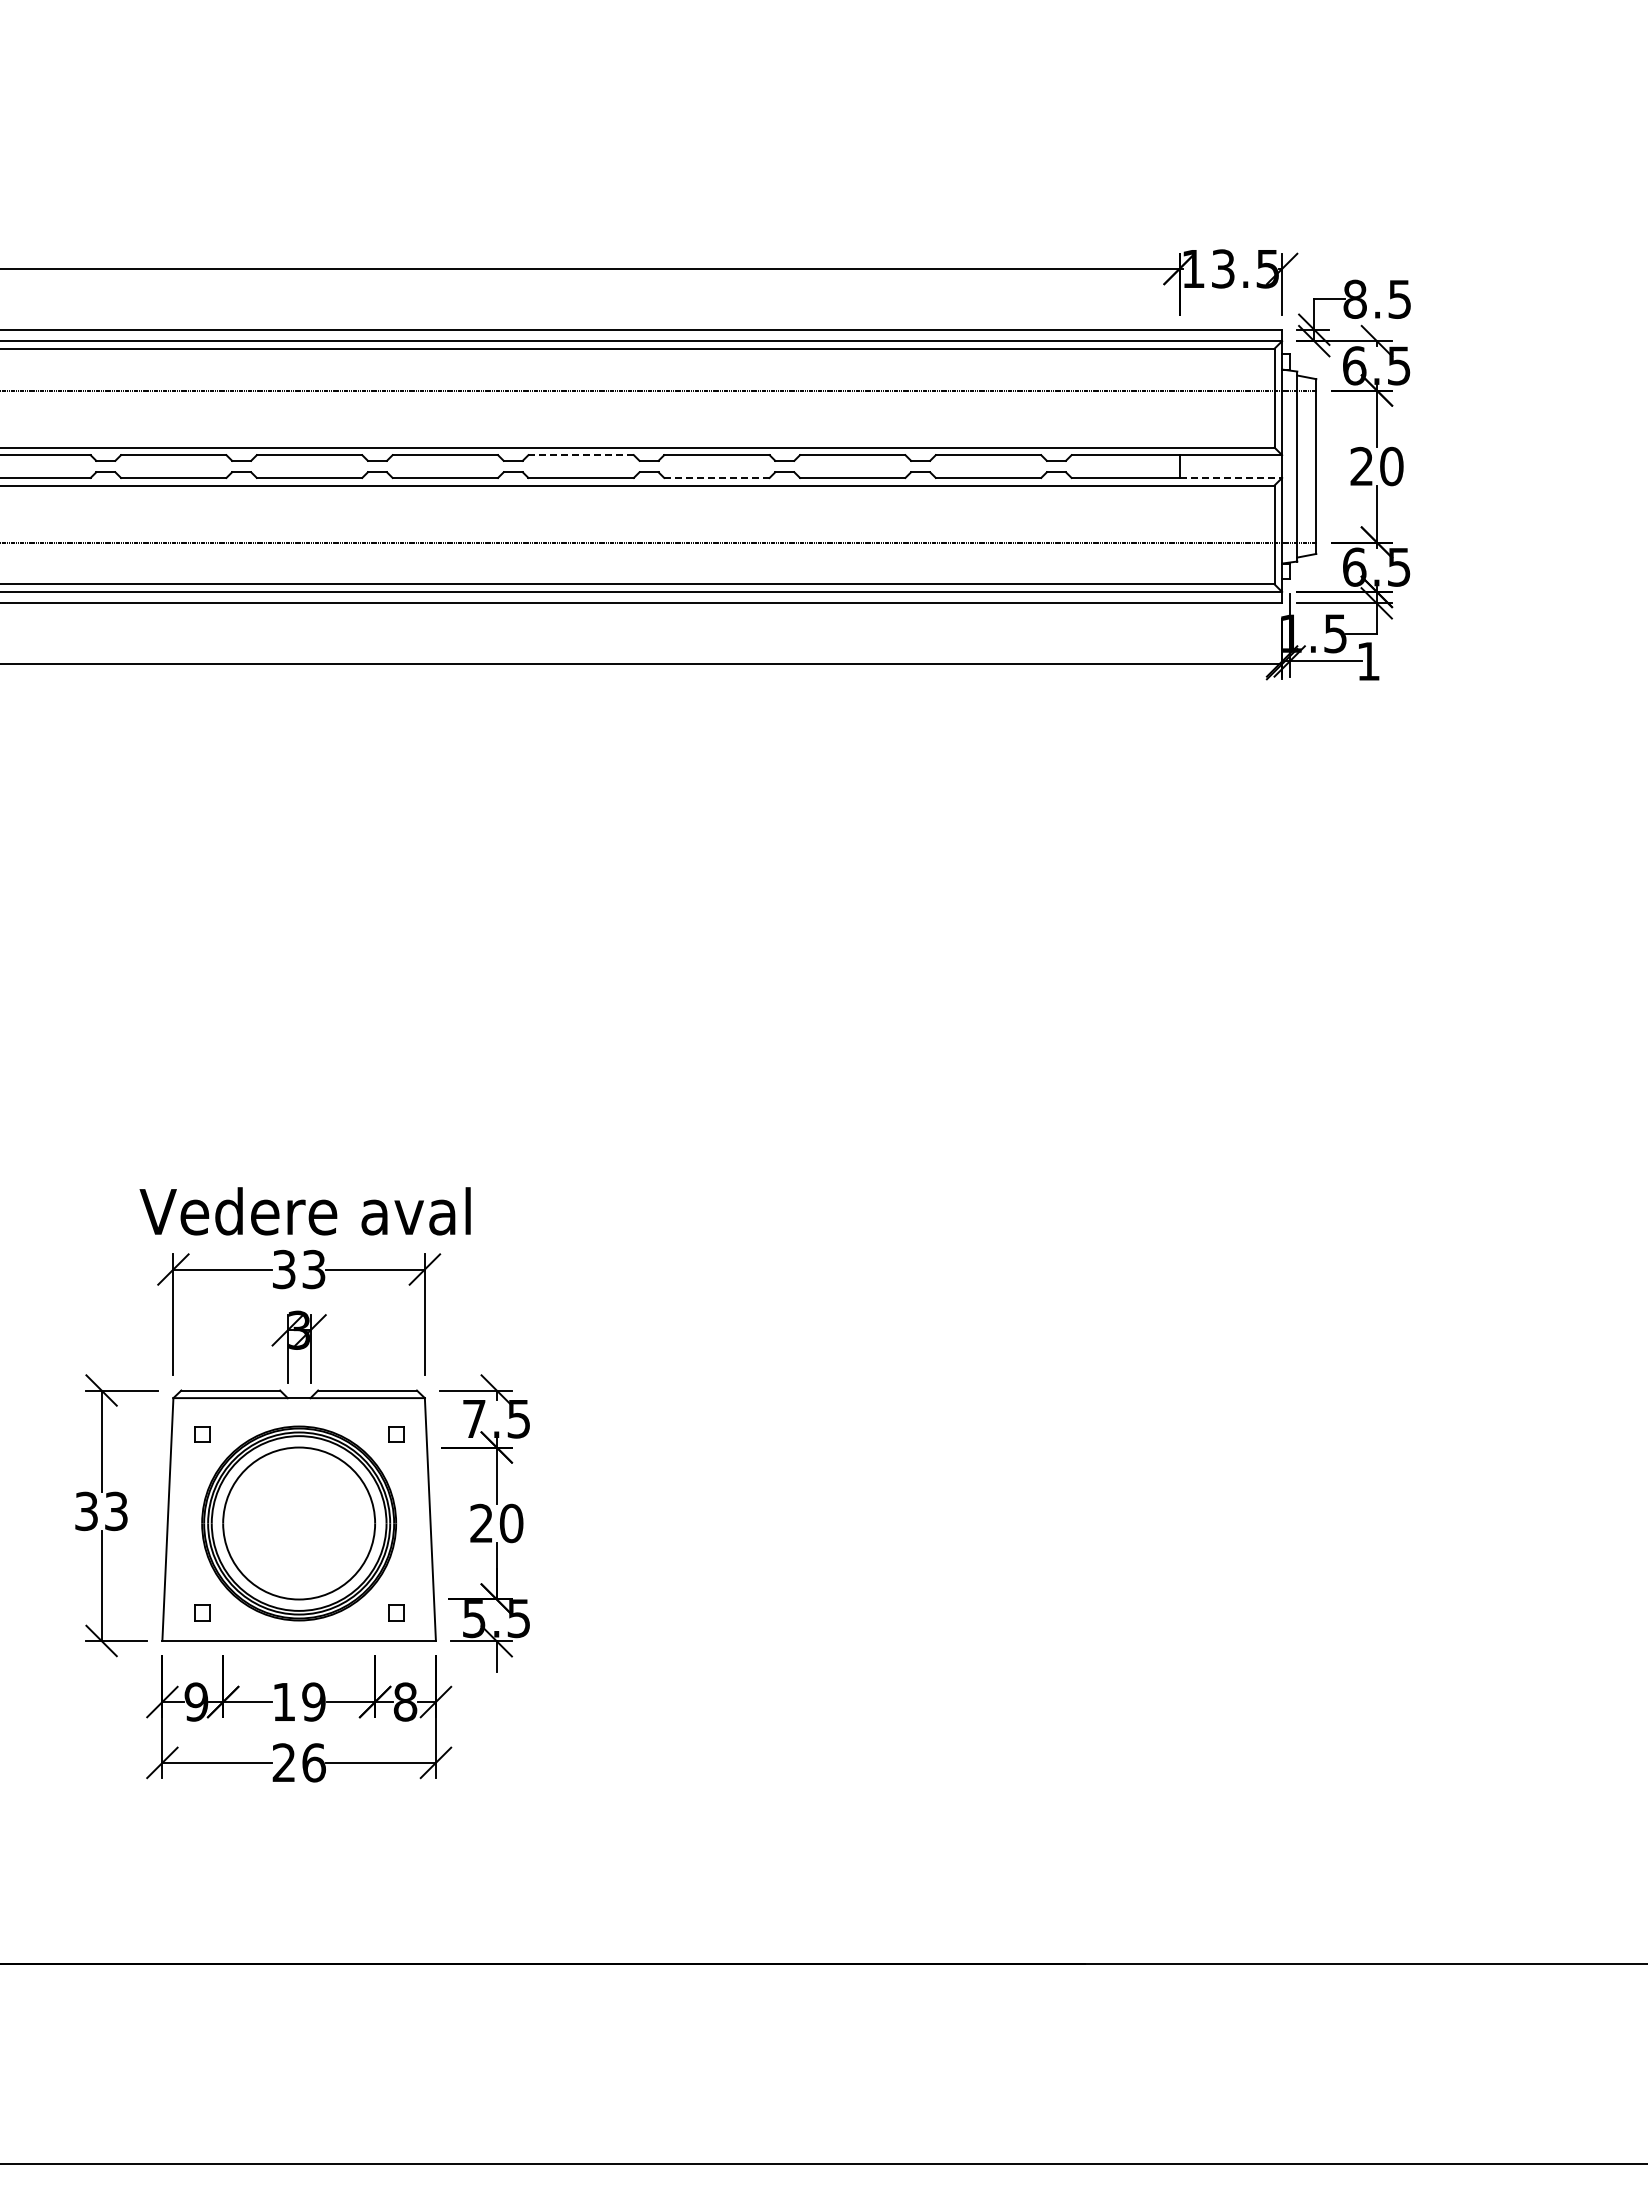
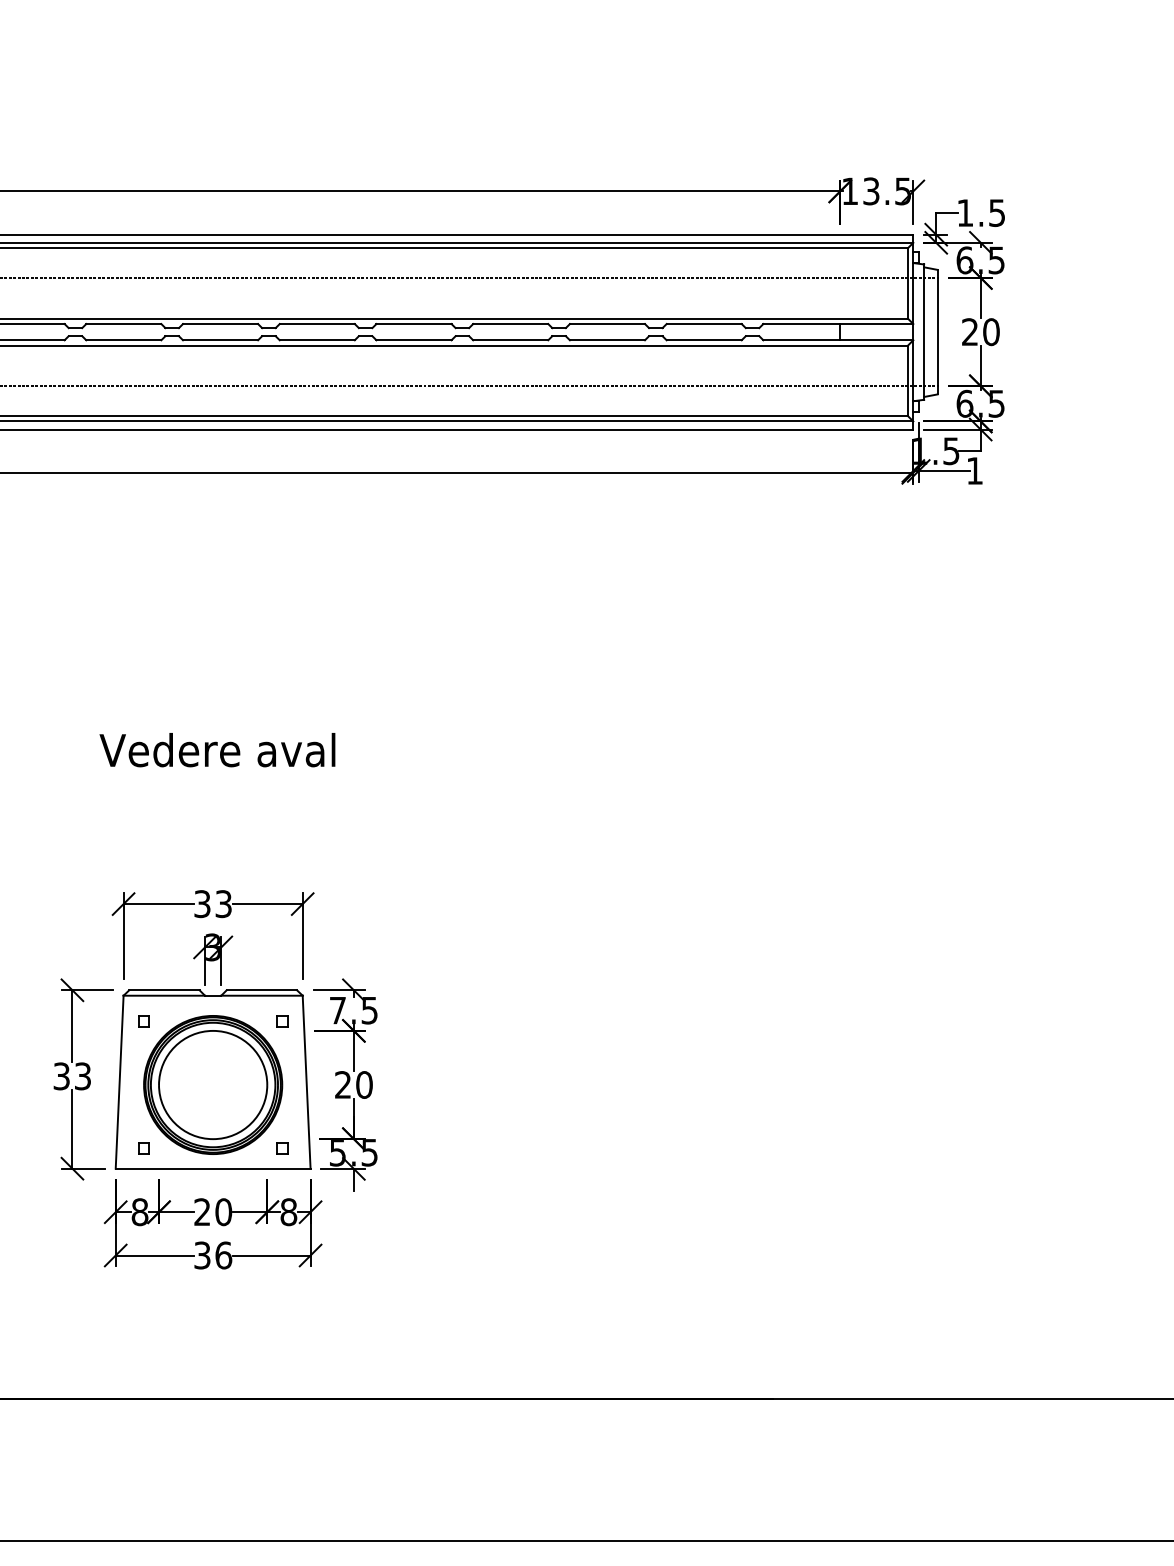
text: (1354, 298) -> (964, 212), 8.5 -> 1.5
line: (581, 455) -> (414, 324), dashed -> solid
line: (716, 477) -> (510, 339), dashed -> solid
line: (1231, 477) -> (877, 339), dashed -> solid
text: (304, 1211) -> (216, 750), moved
text: (196, 1701) -> (140, 1211), 9 -> 8
text: (298, 1701) -> (212, 1211), 19 -> 20
text: (283, 1762) -> (202, 1255), 26 -> 36

